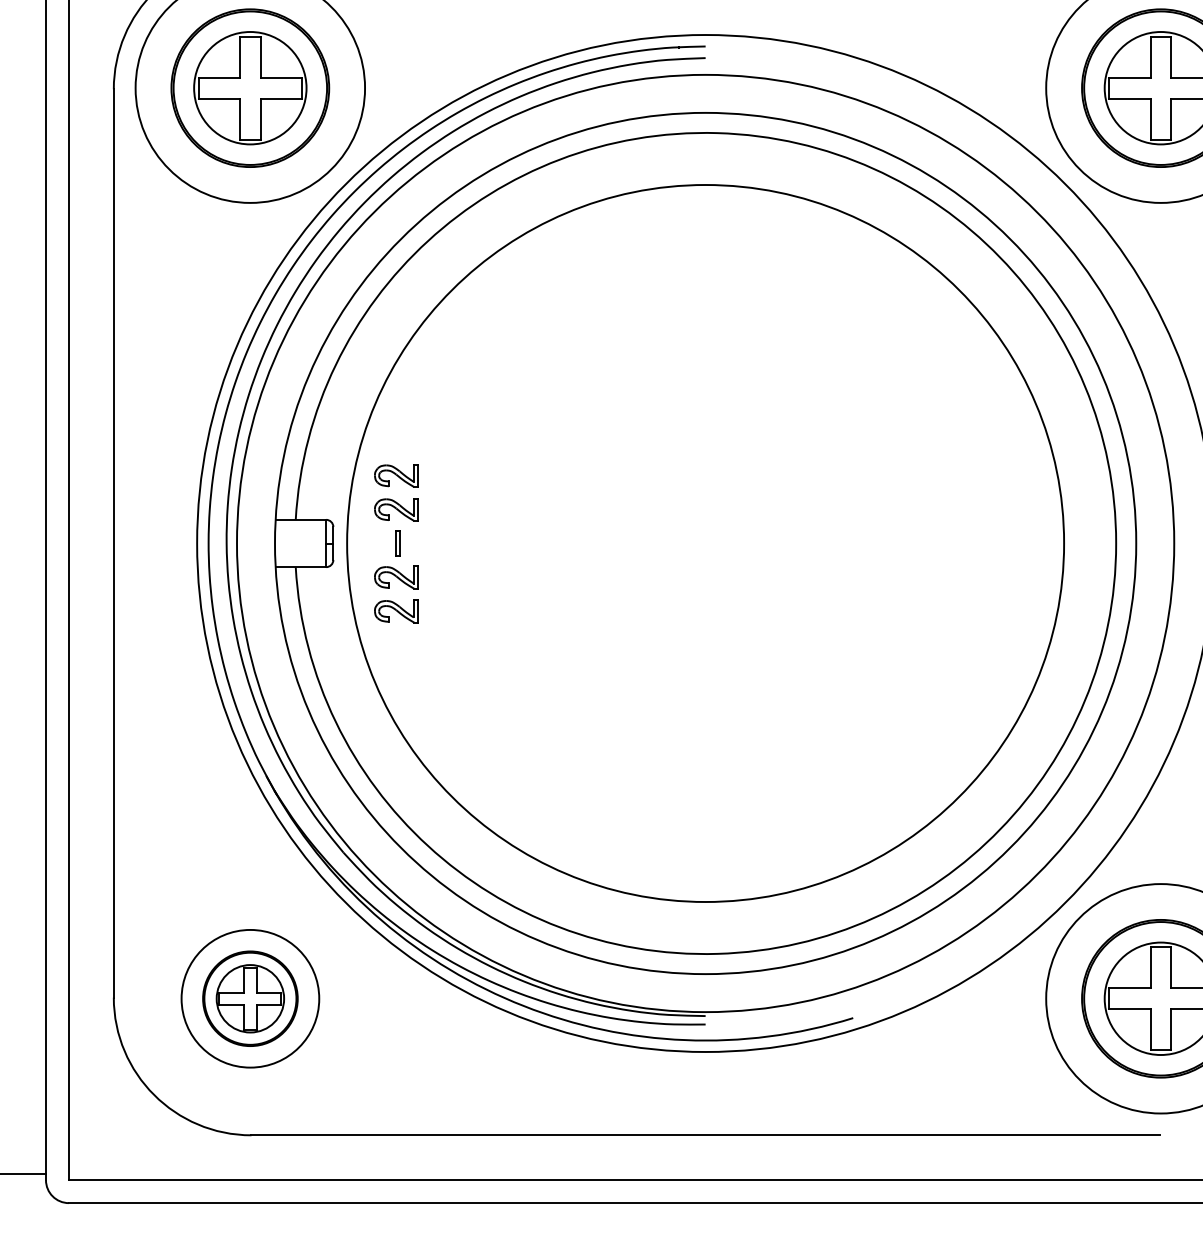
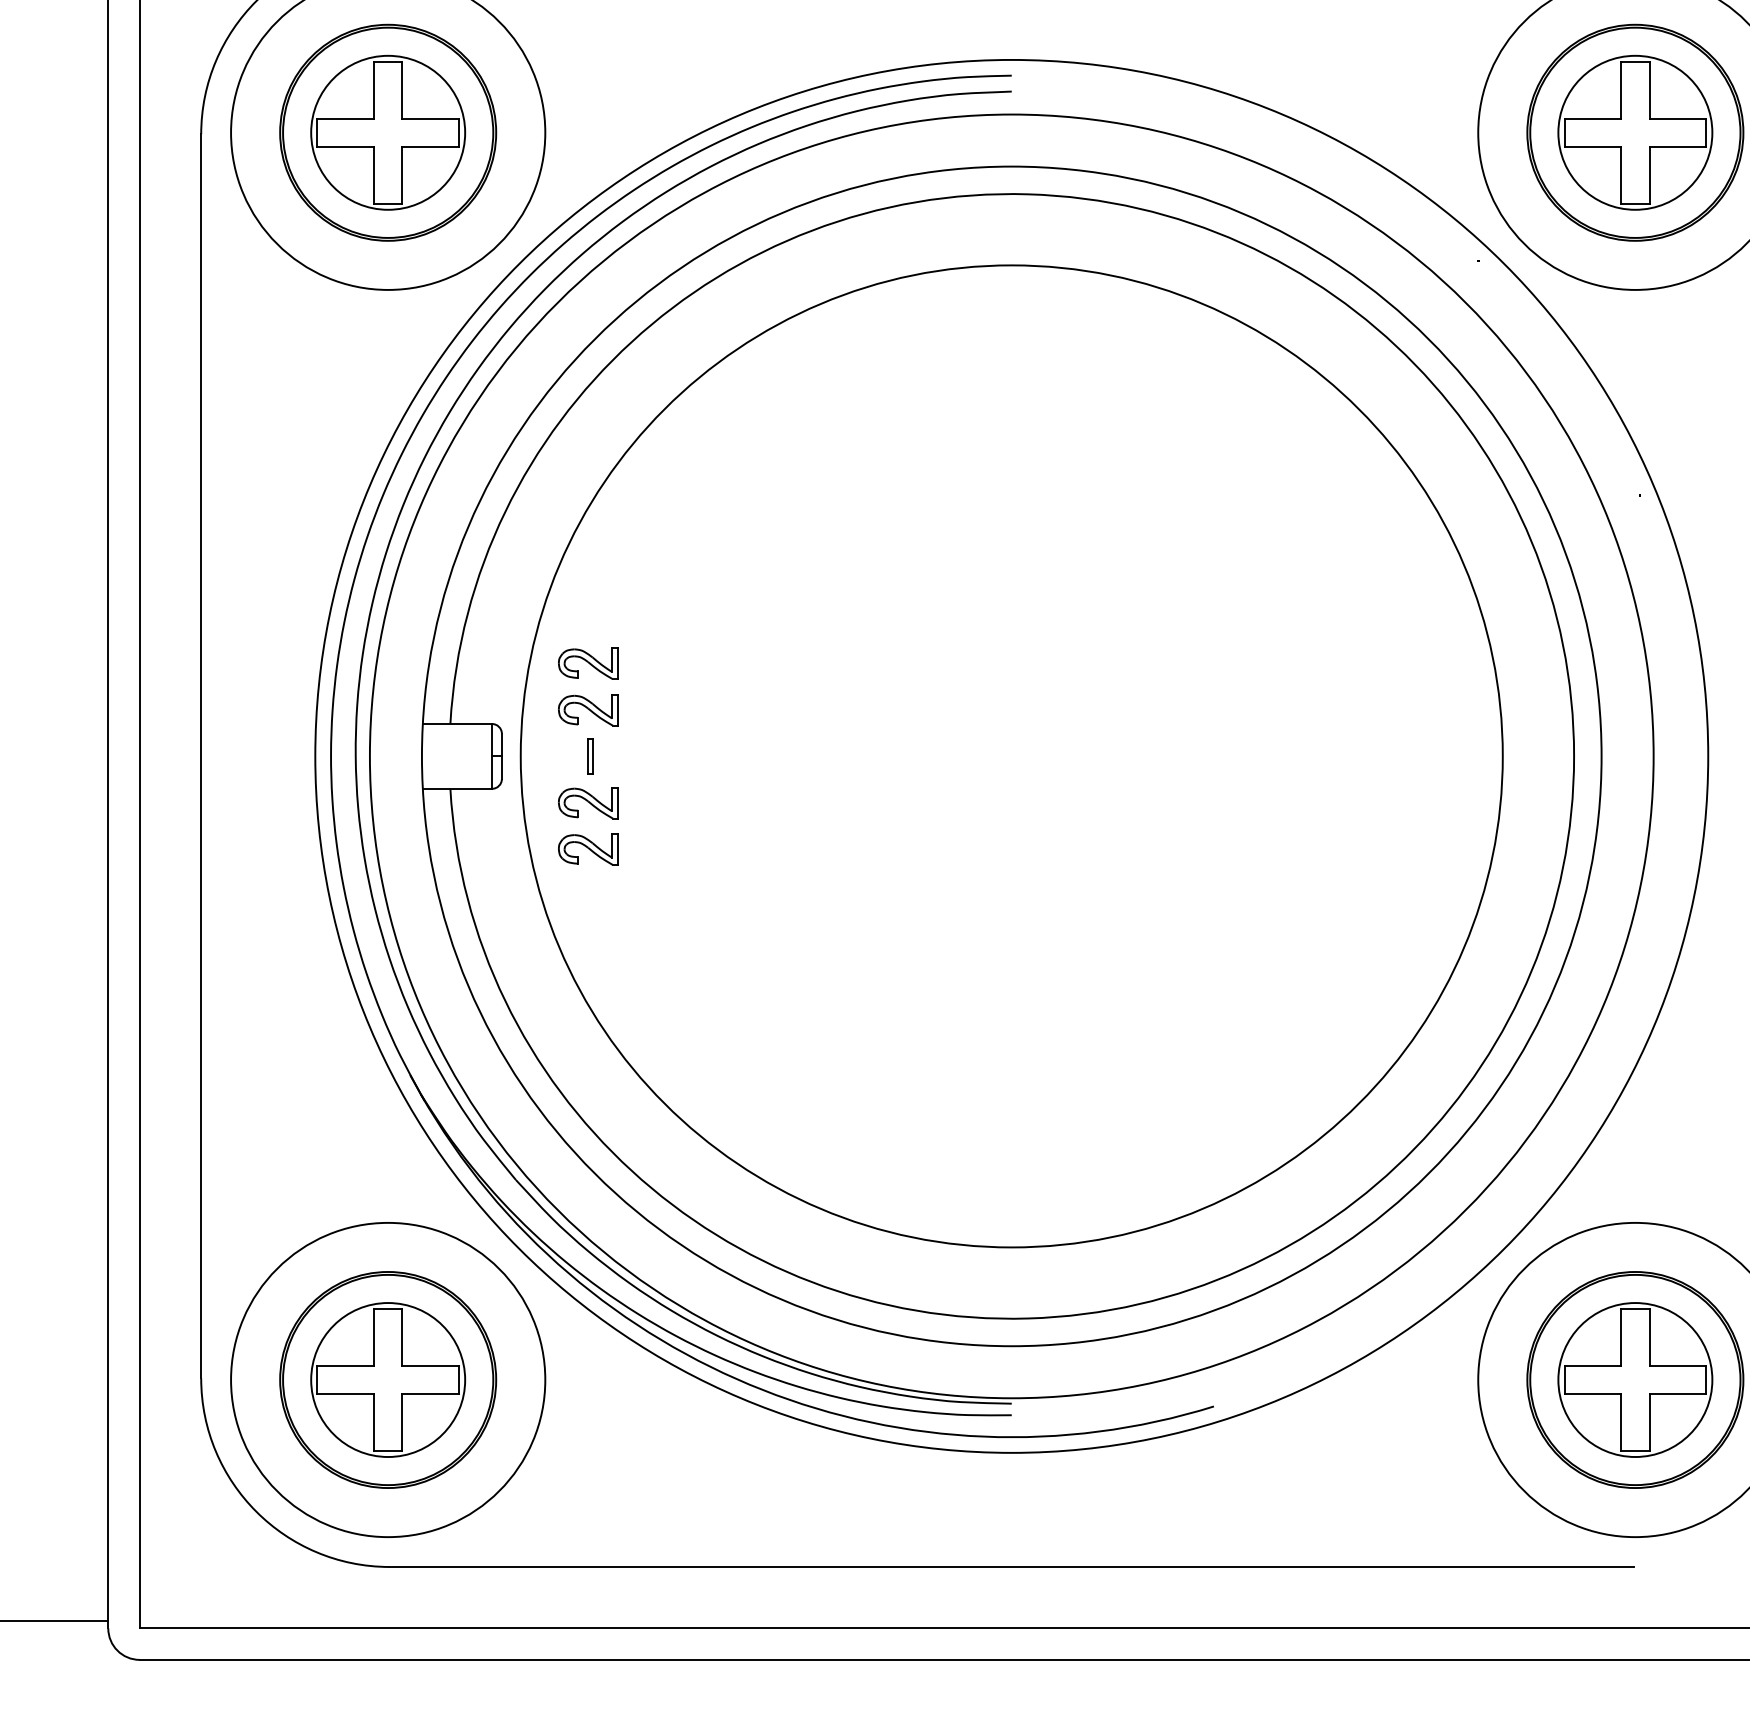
part: (250, 998) -> (388, 1379), size x1.67

